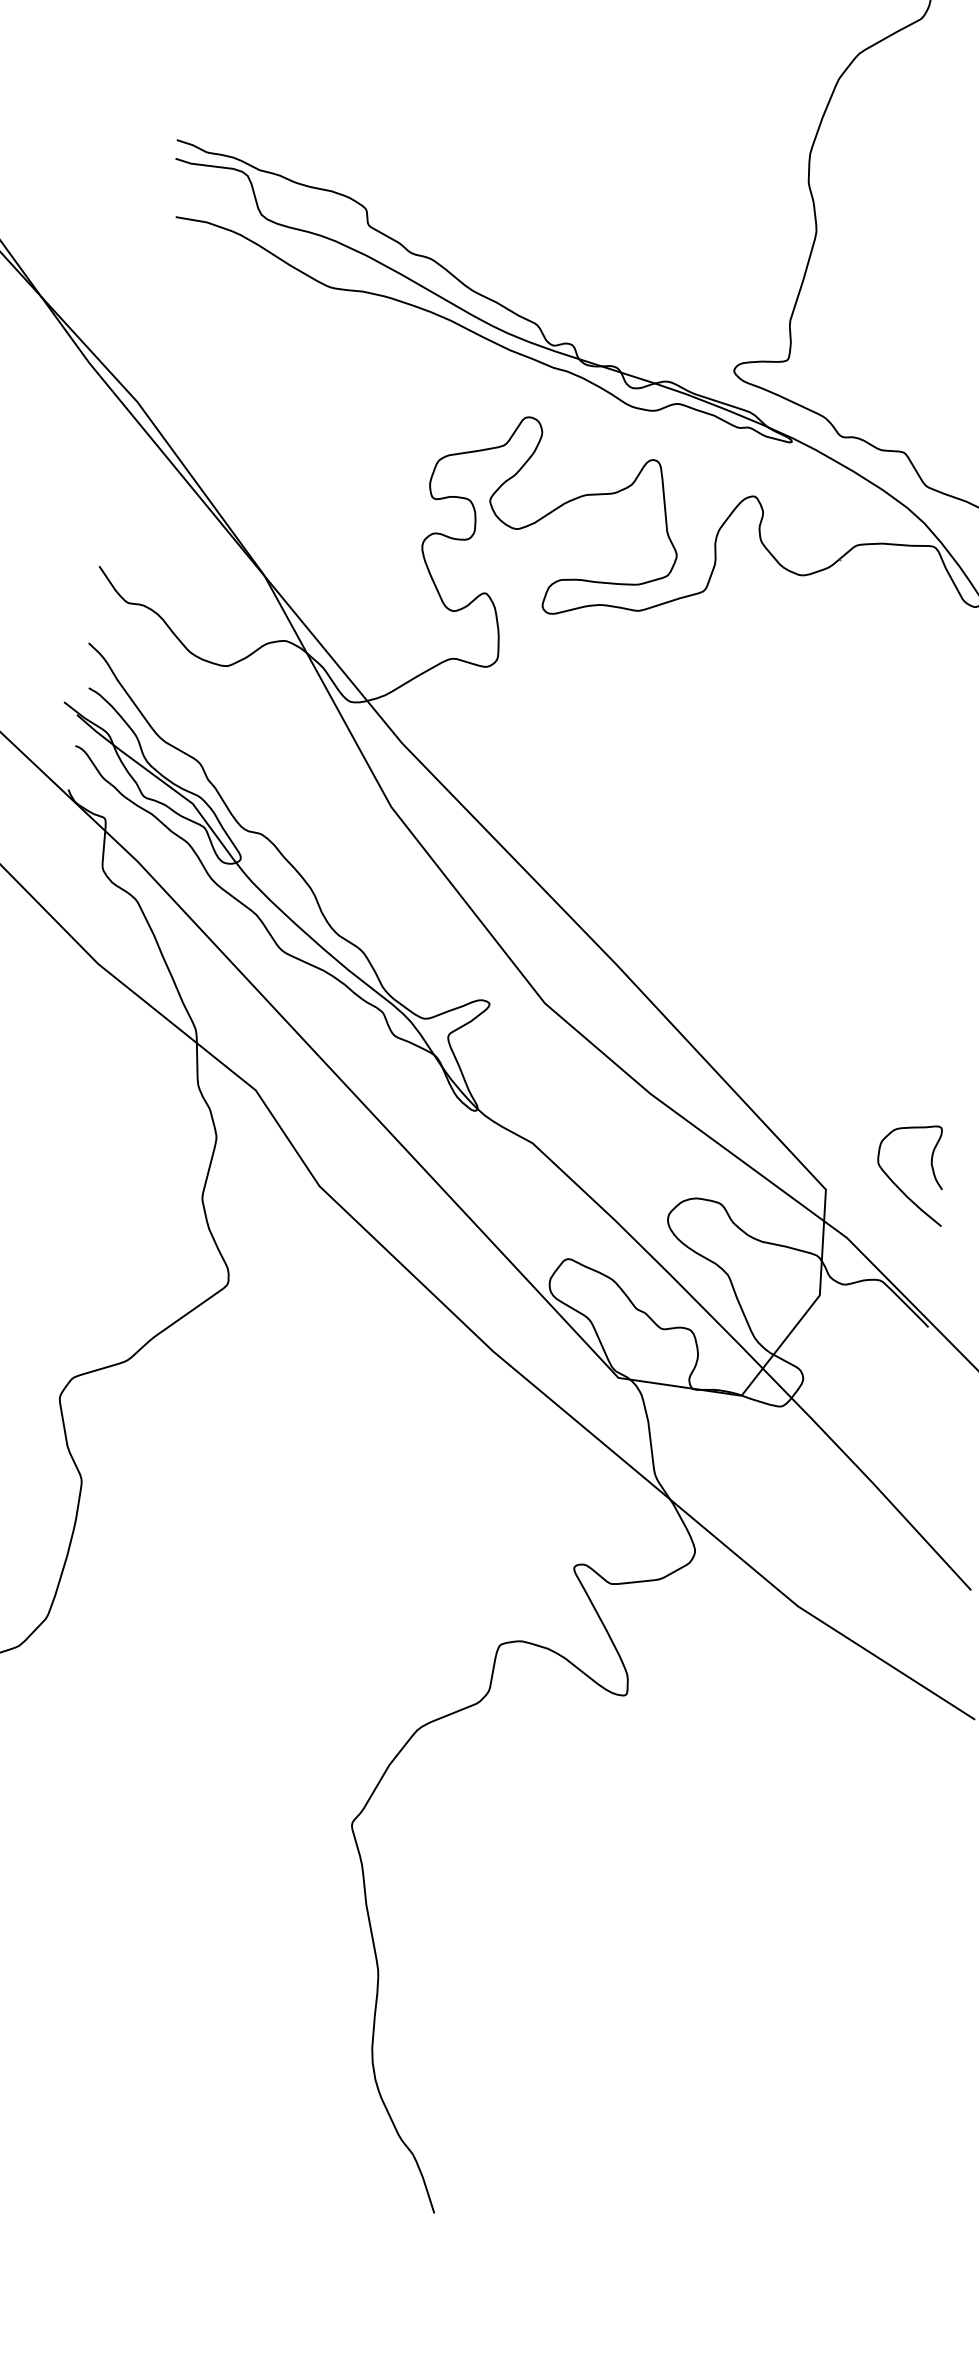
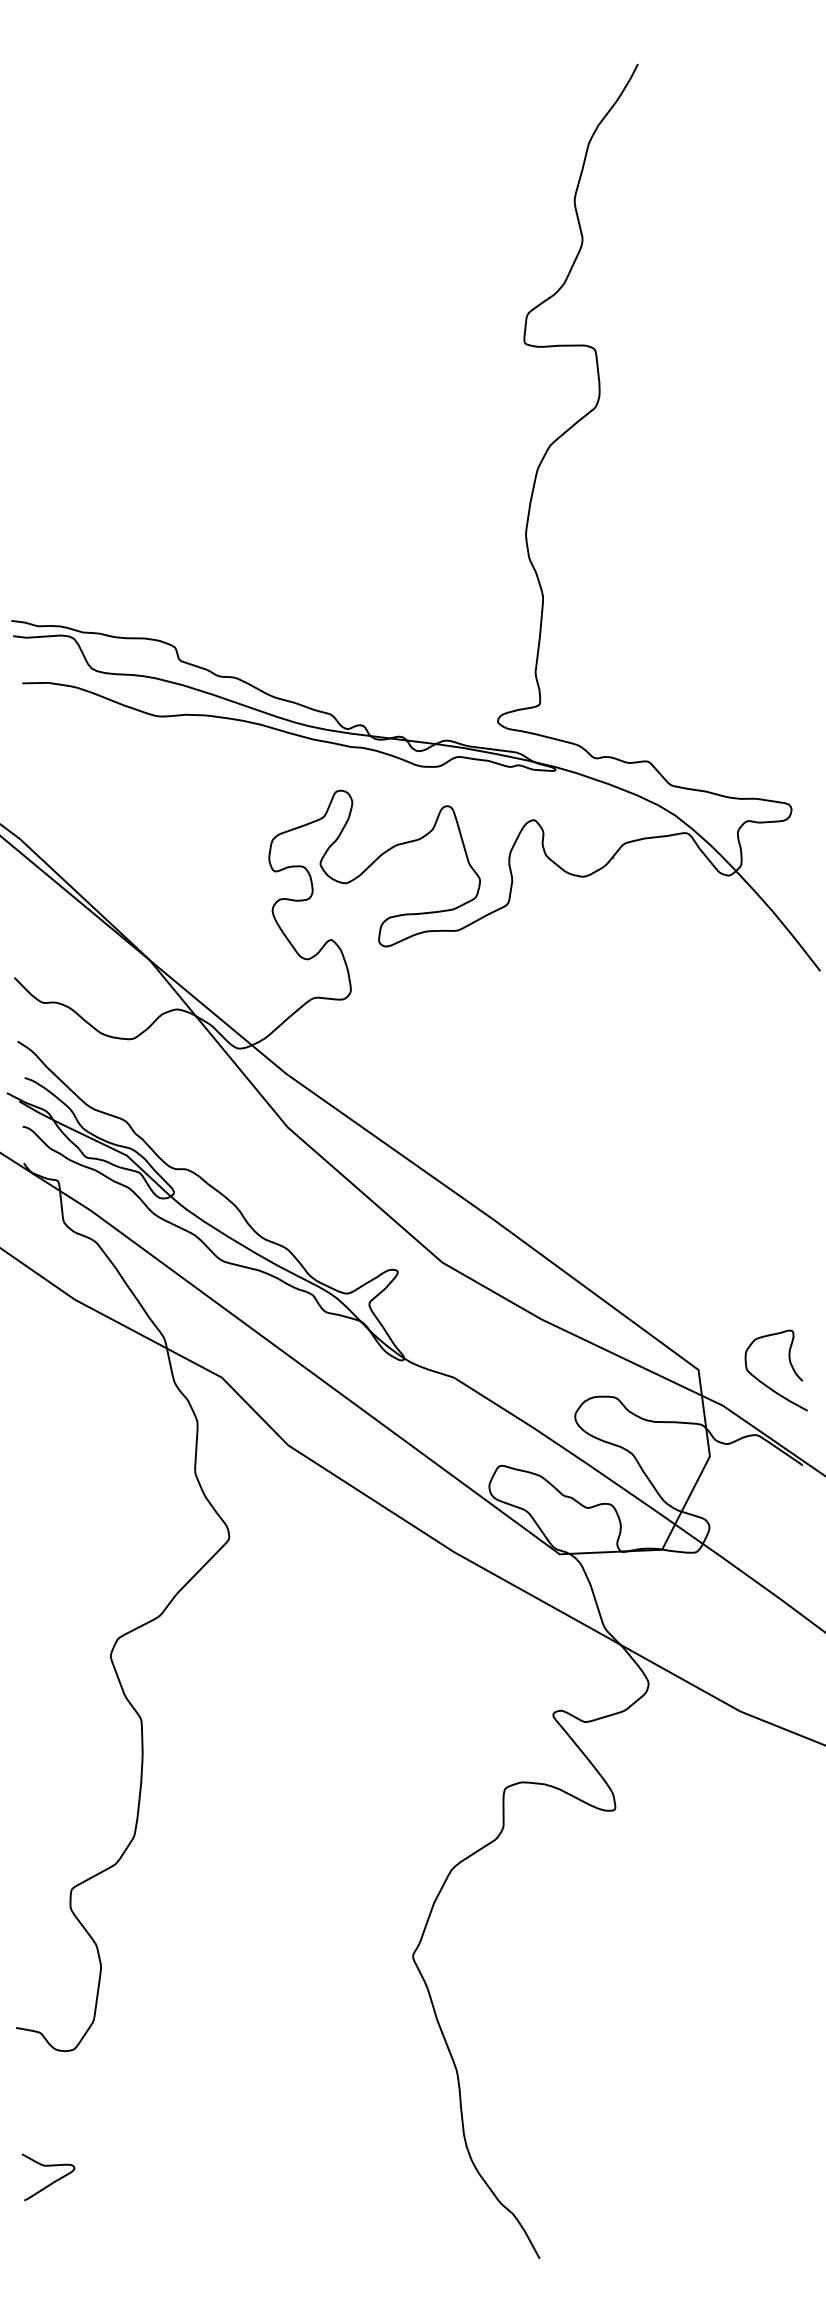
curve: (930, 1165) -> (789, 1363), moved

